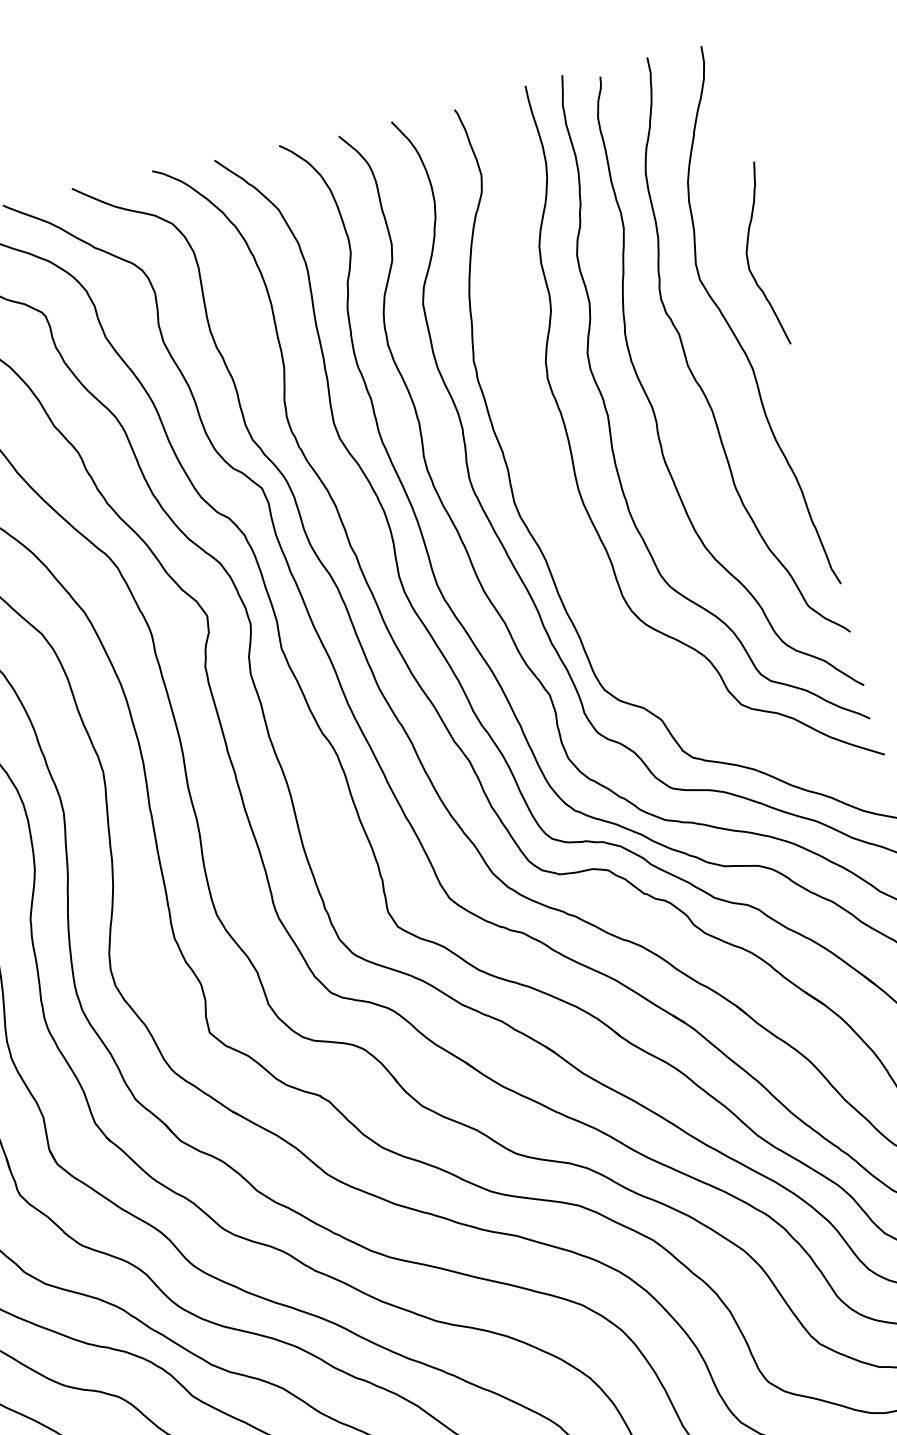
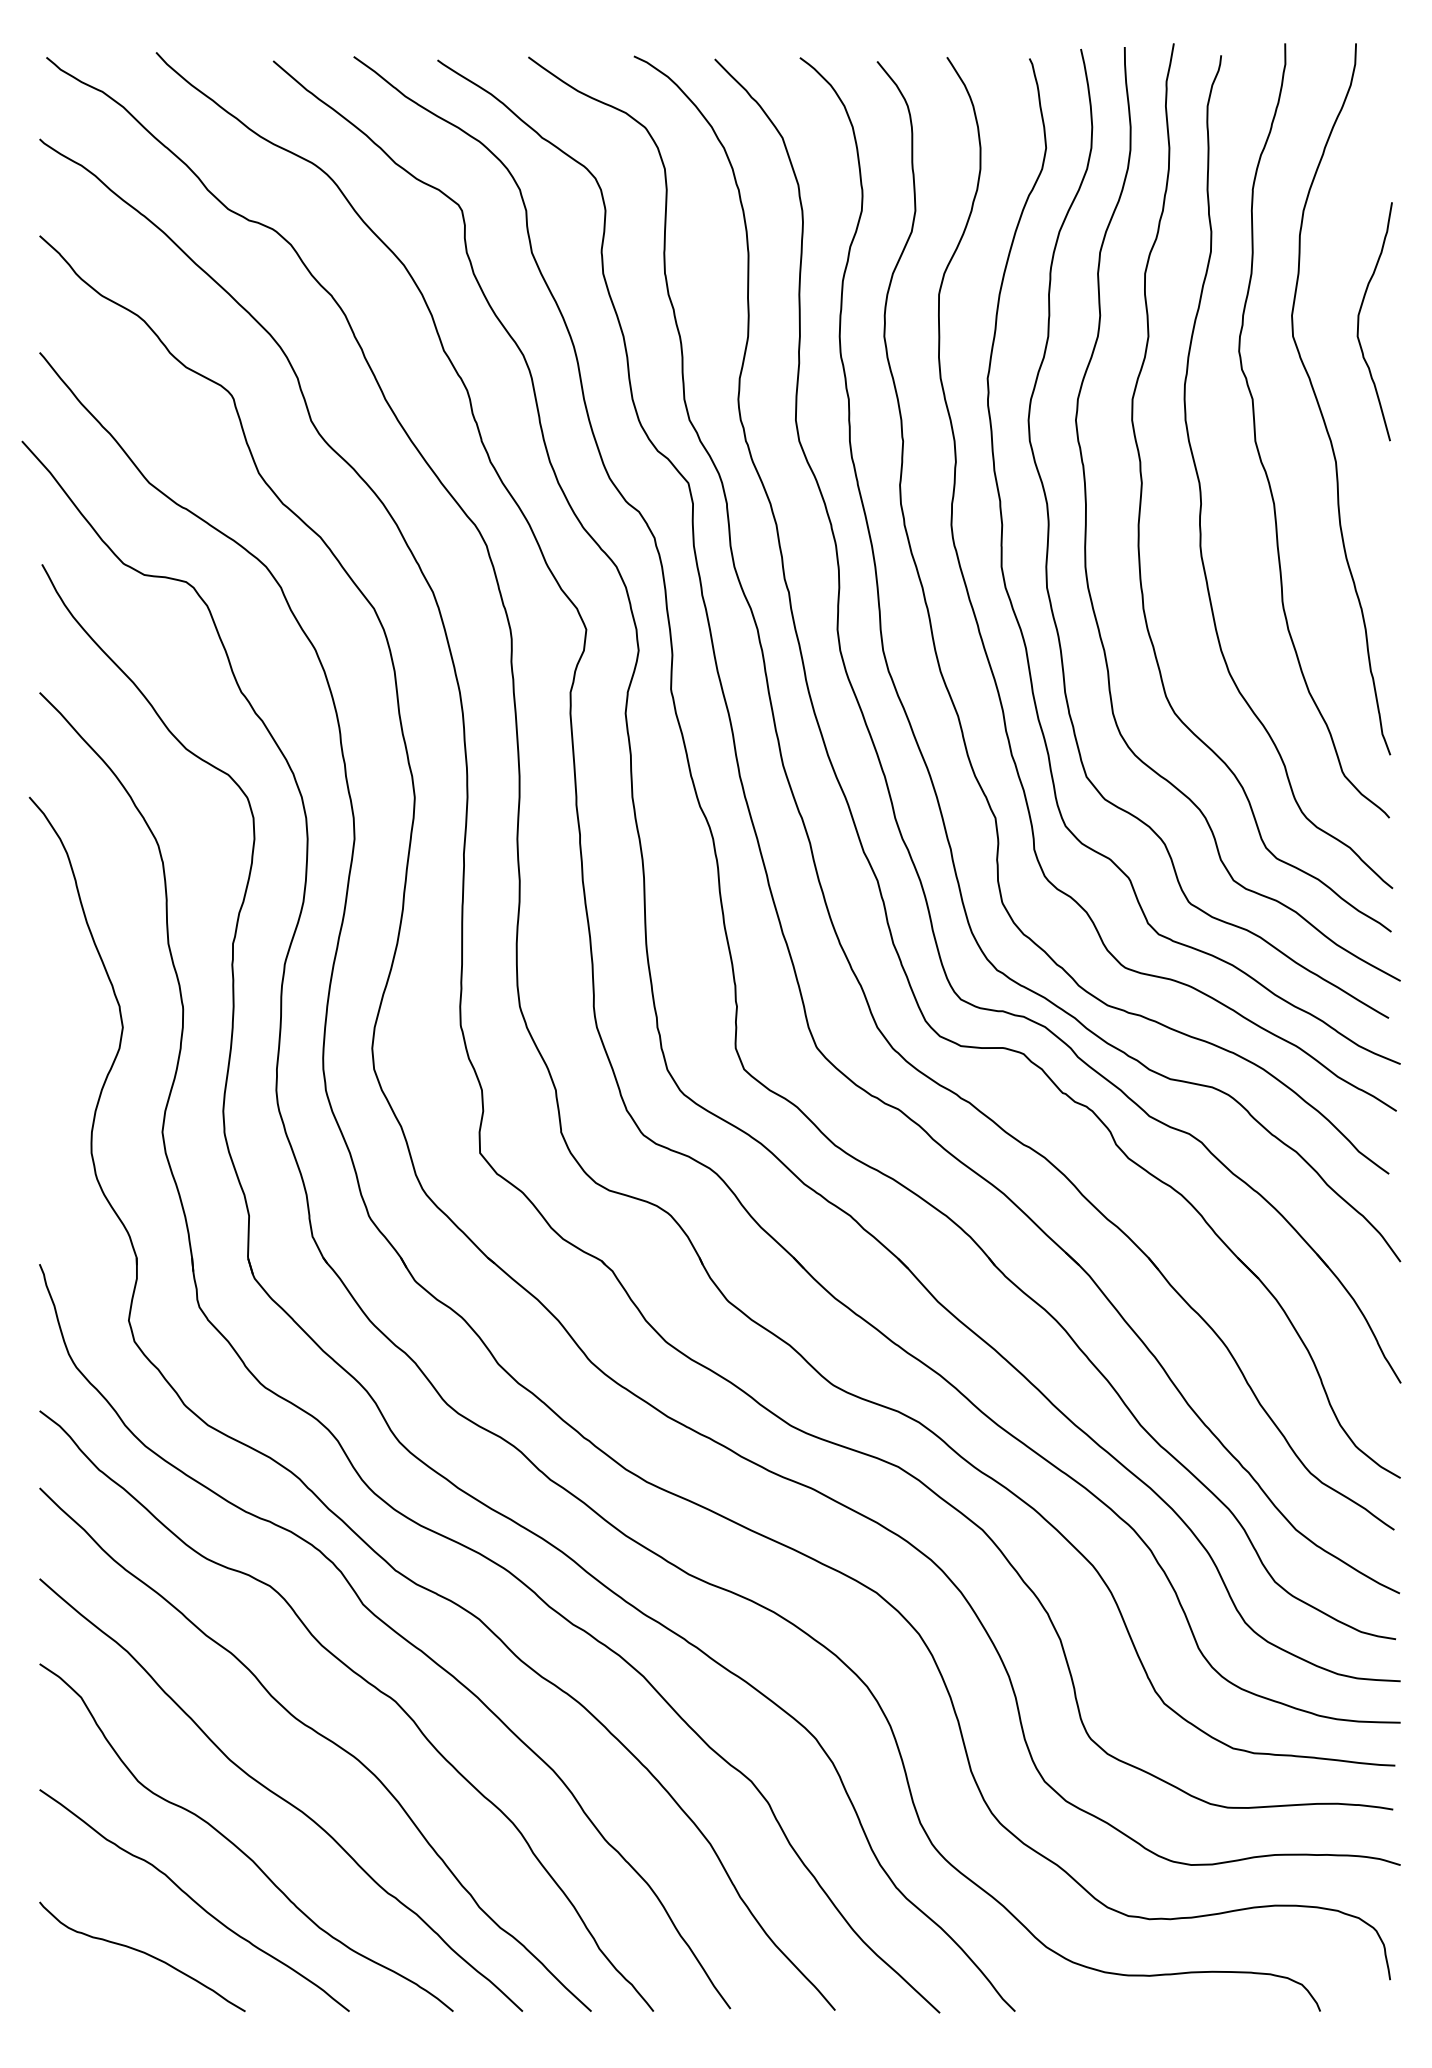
curve: (545, 469) -> (1049, 533), added

